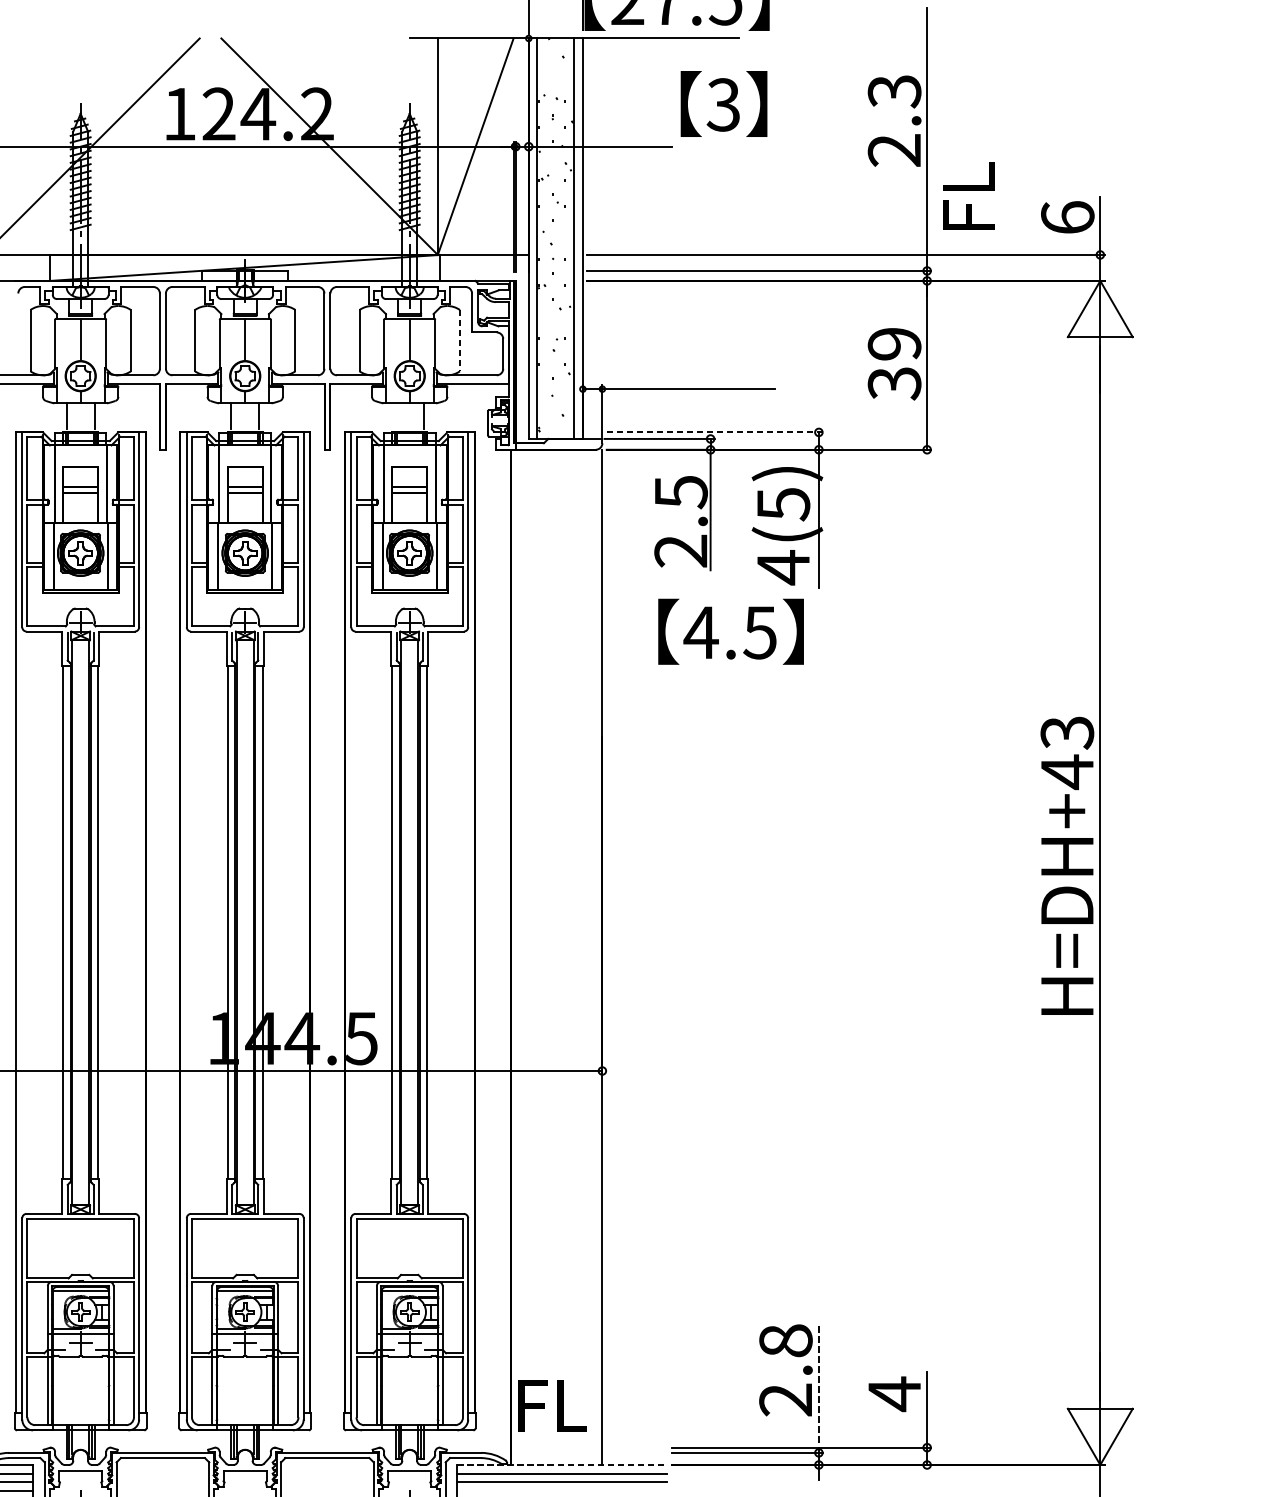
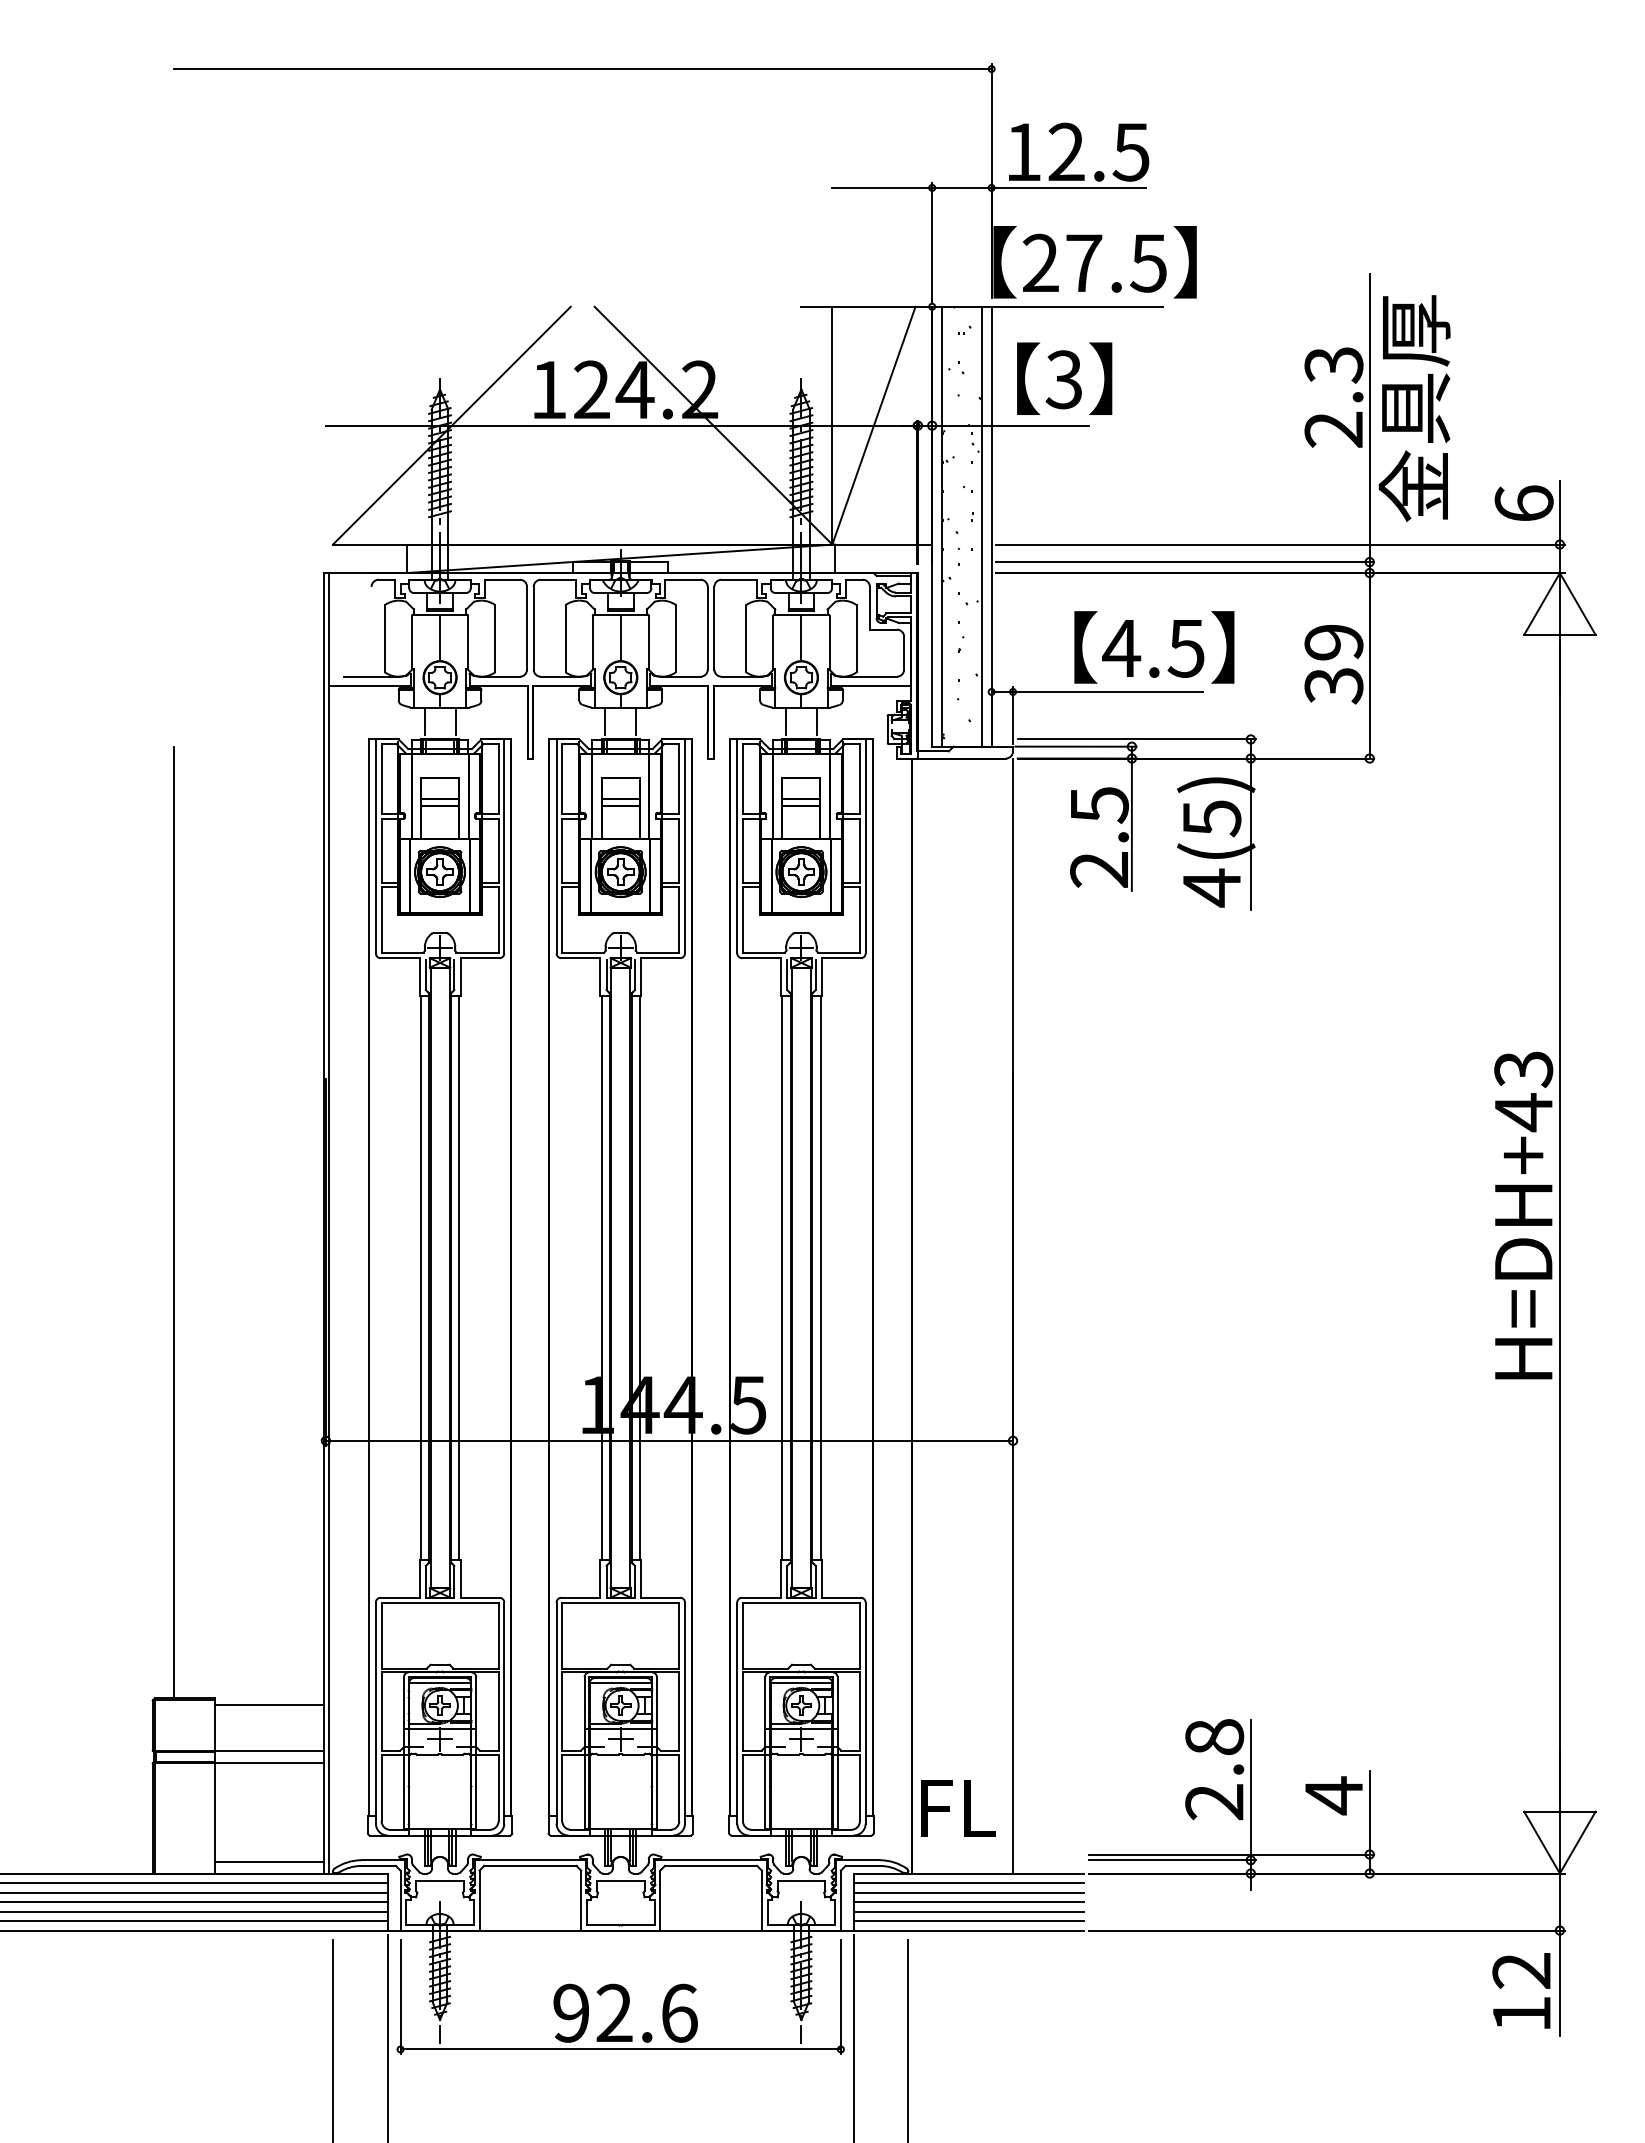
text: (723, 103) -> (1064, 378), moved
text: (967, 131) -> (1414, 408), FL -> 金具厚
line: (459, 340) -> (856, 638), dashed -> solid
line: (396, 416) -> (786, 721), added
line: (714, 432) -> (1136, 739), dashed -> solid
text: (731, 631) -> (1154, 647), moved
line: (818, 1388) -> (1250, 1789), dashed -> solid
line: (562, 1464) -> (969, 1873), dashed -> solid
line: (561, 1491) -> (968, 1902), added

